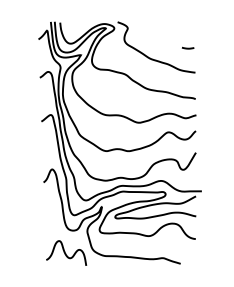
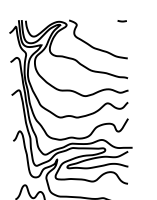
curve: (187, 47) -> (121, 20), moved

